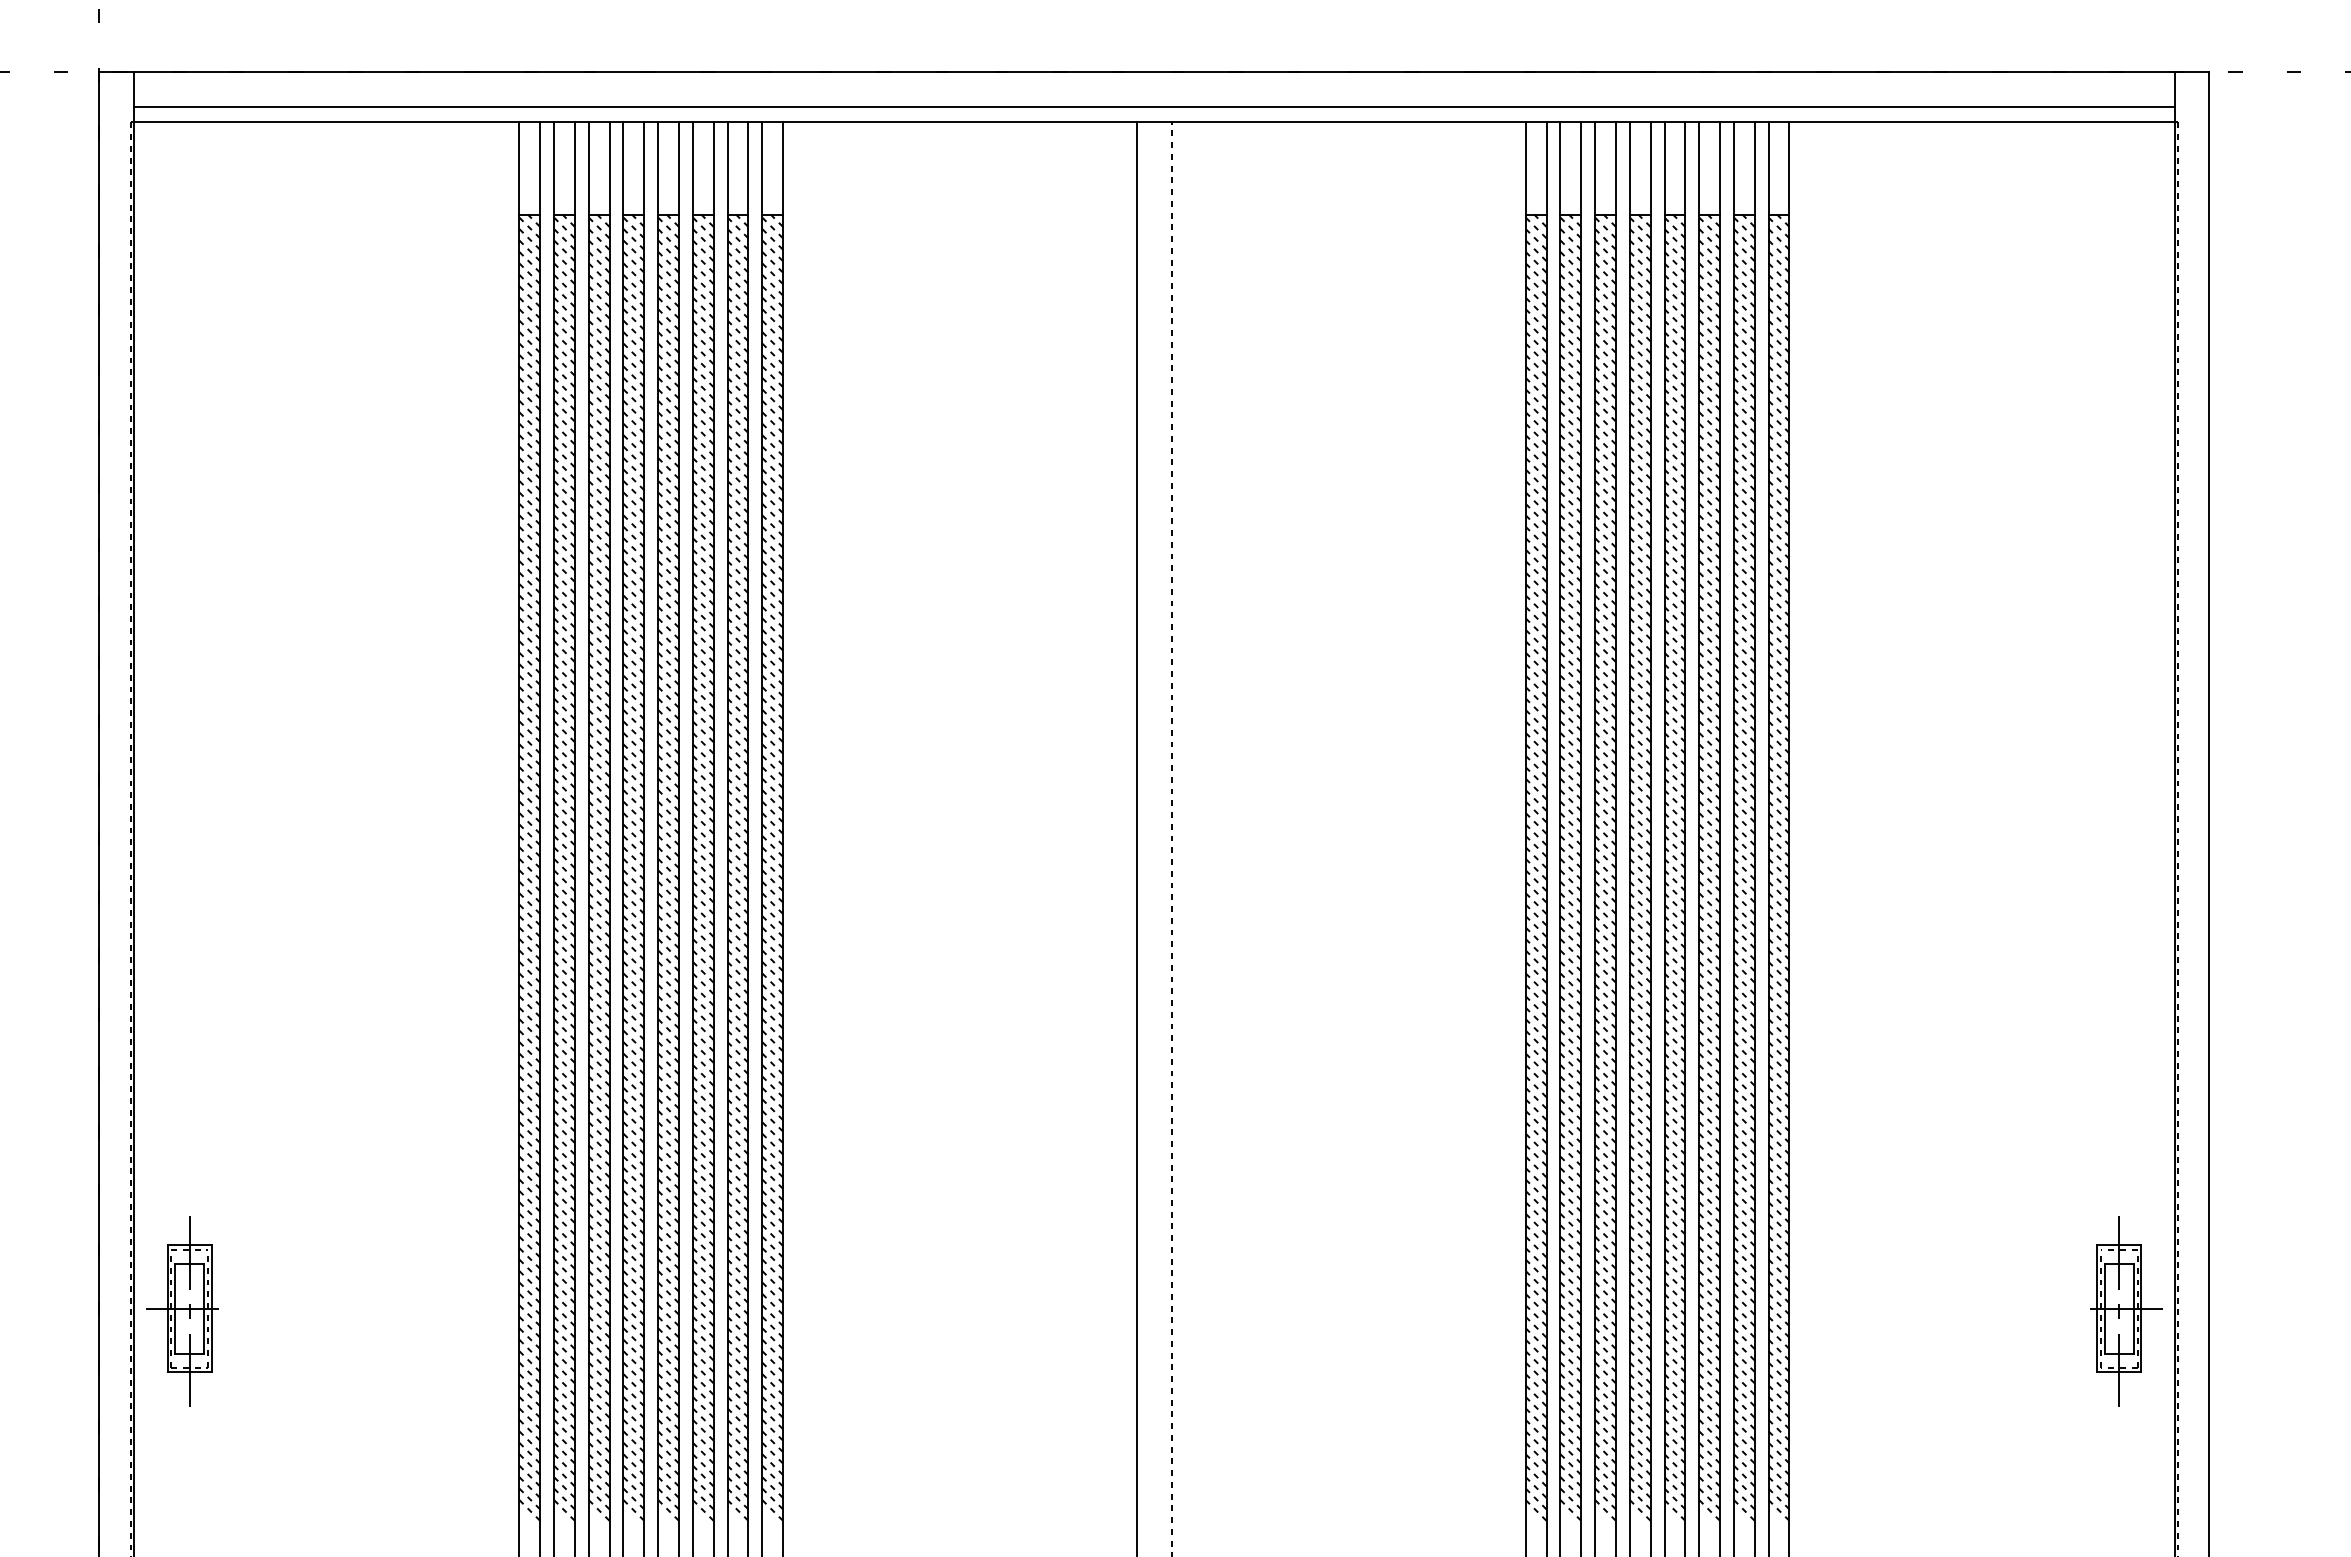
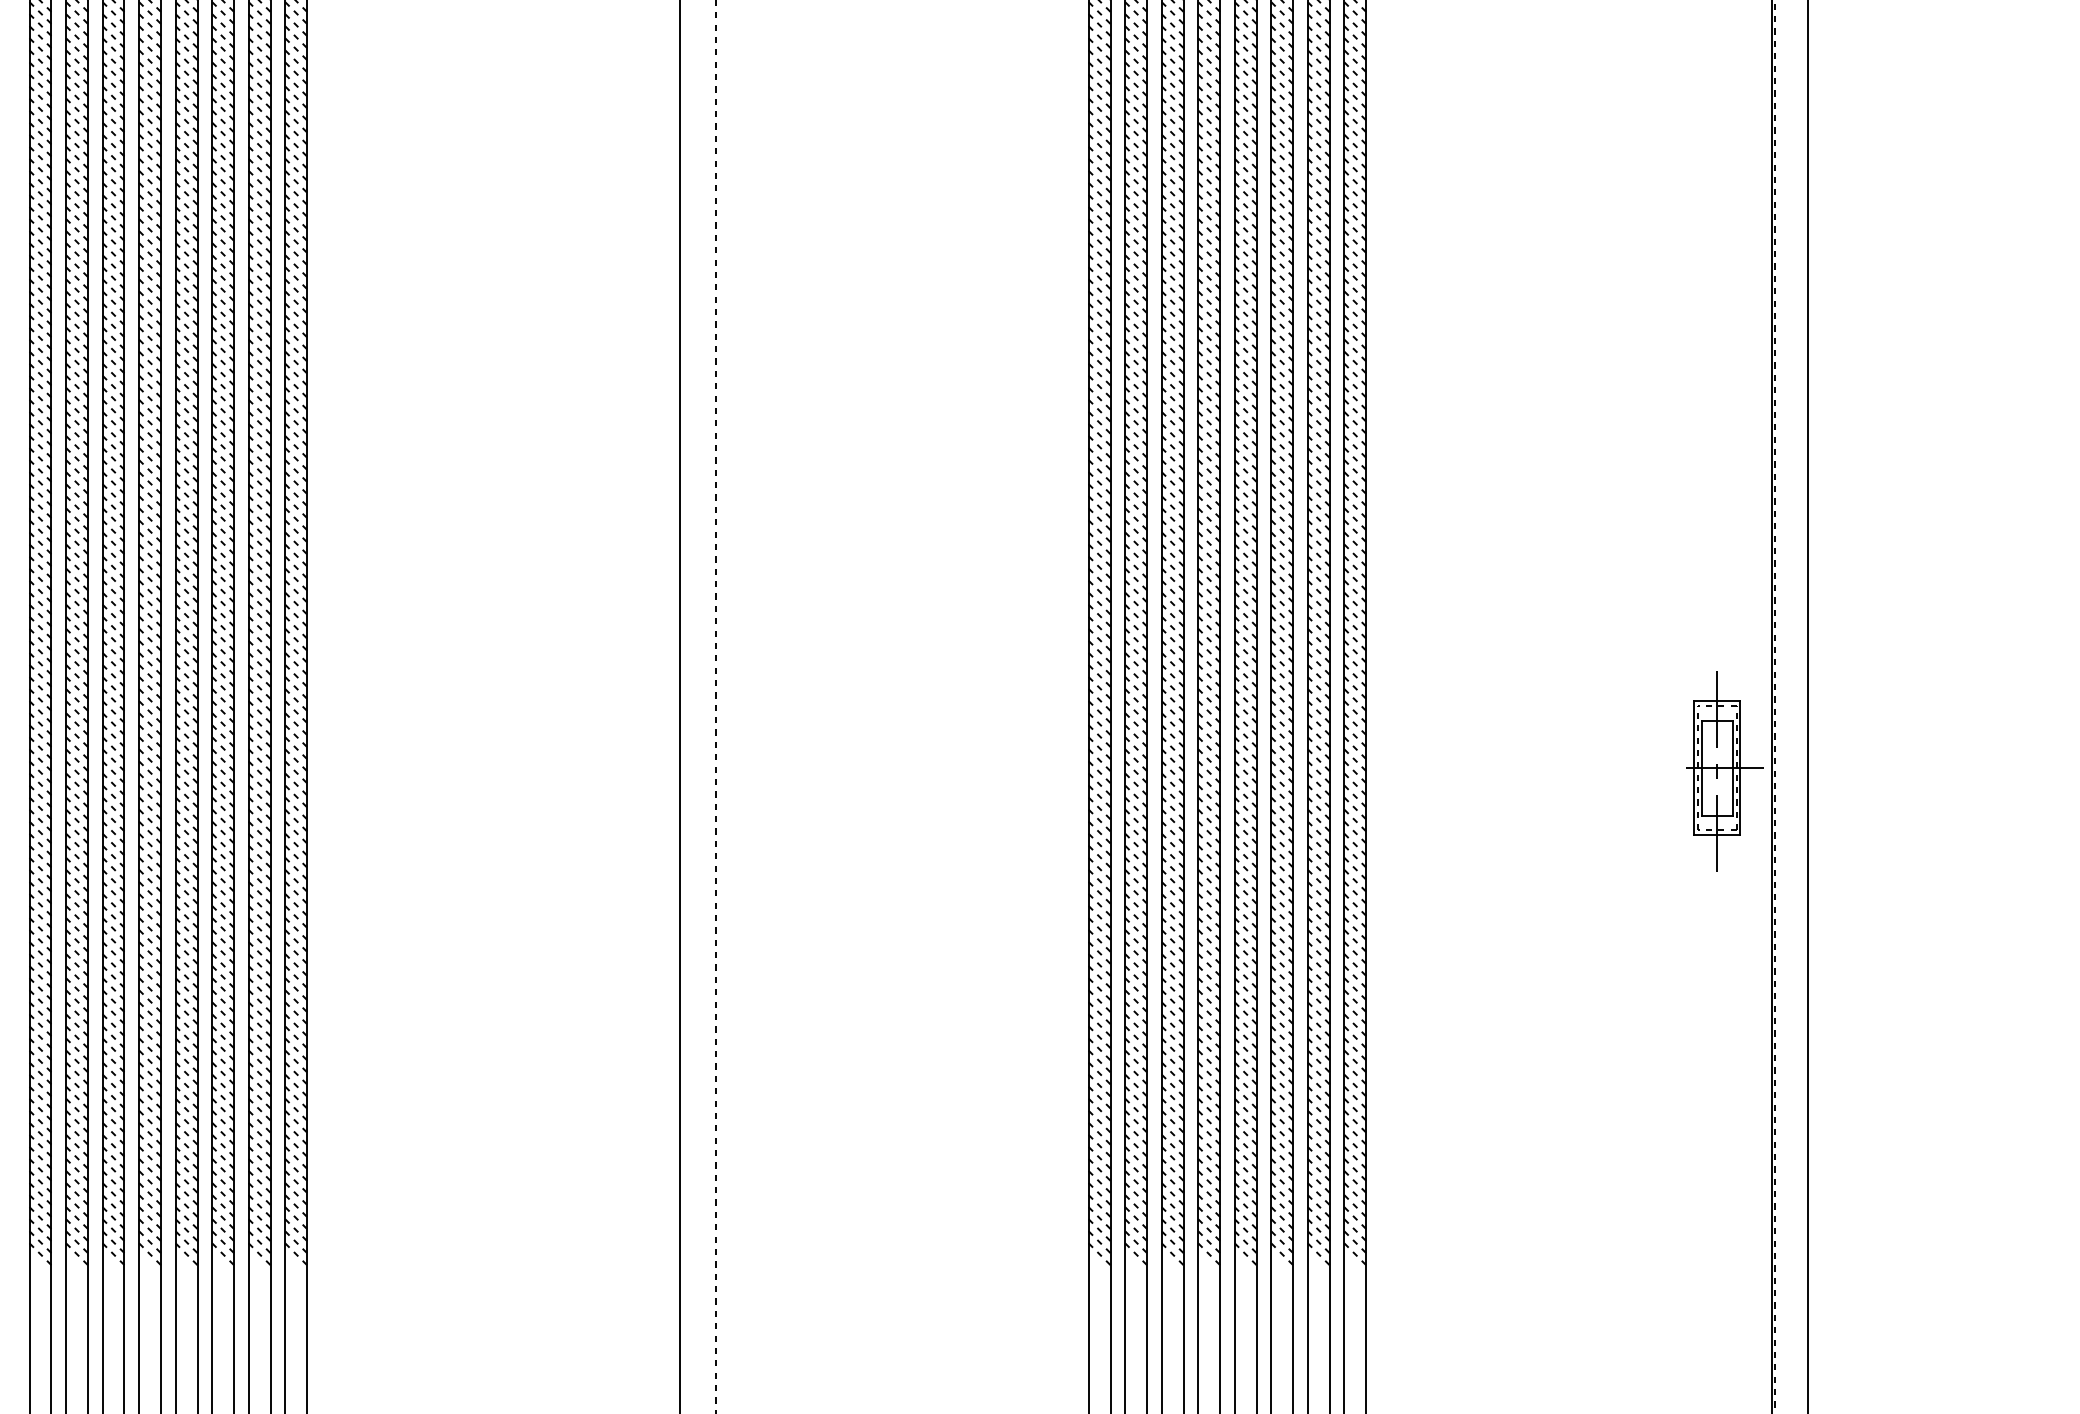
part: (2126, 1311) -> (1725, 771), moved

